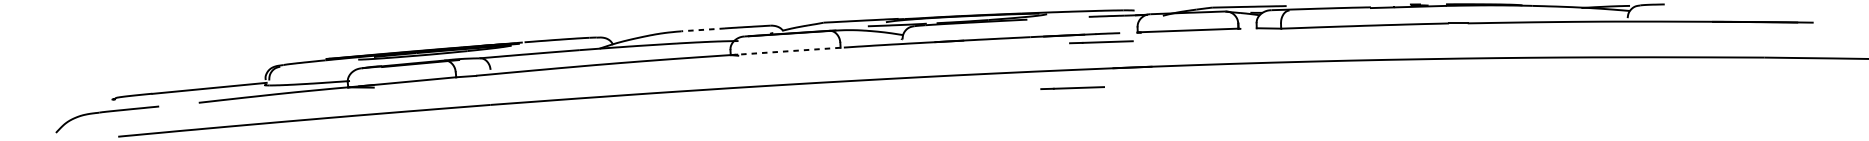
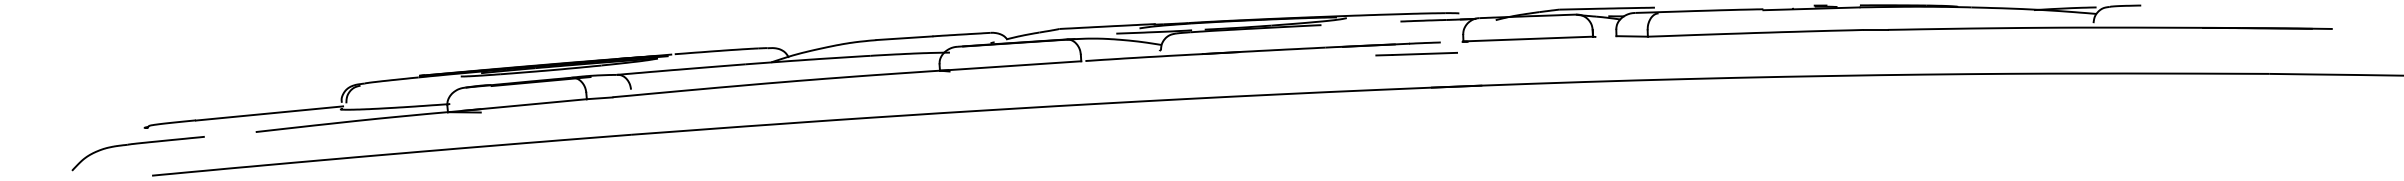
line: (702, 30) -> (903, 38), dashed -> solid
line: (785, 51) -> (1010, 66), dashed -> solid
line: (1072, 88) -> (1379, 113), removed

